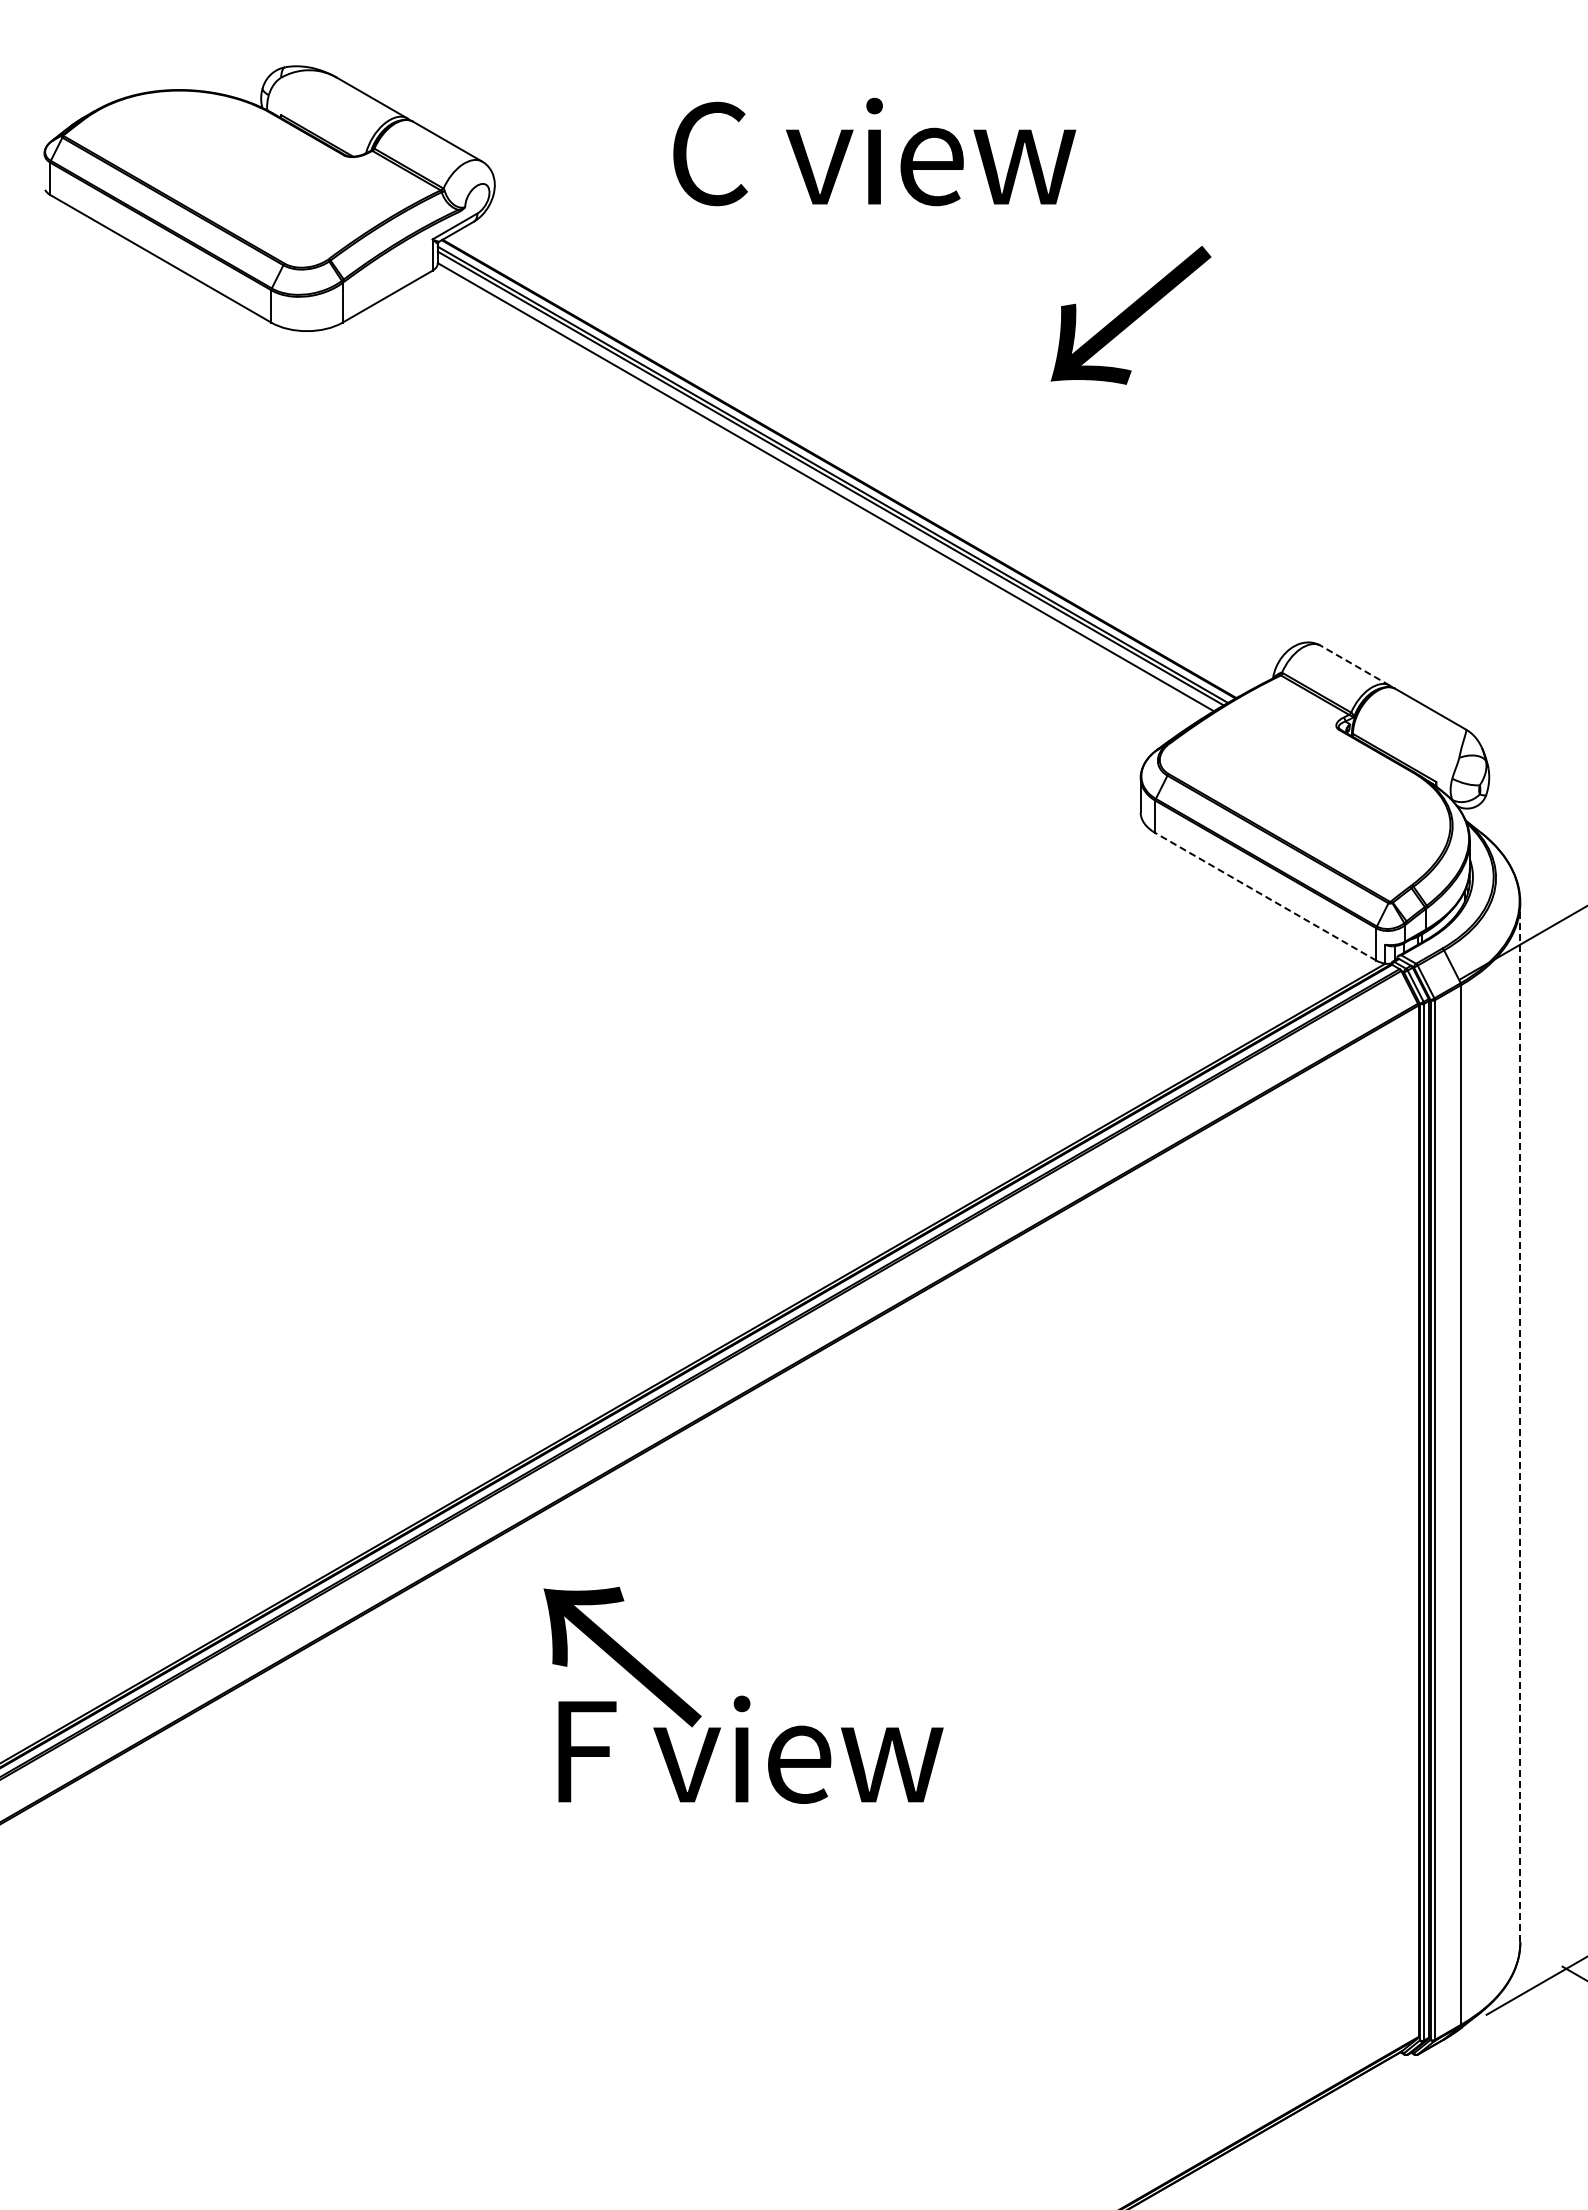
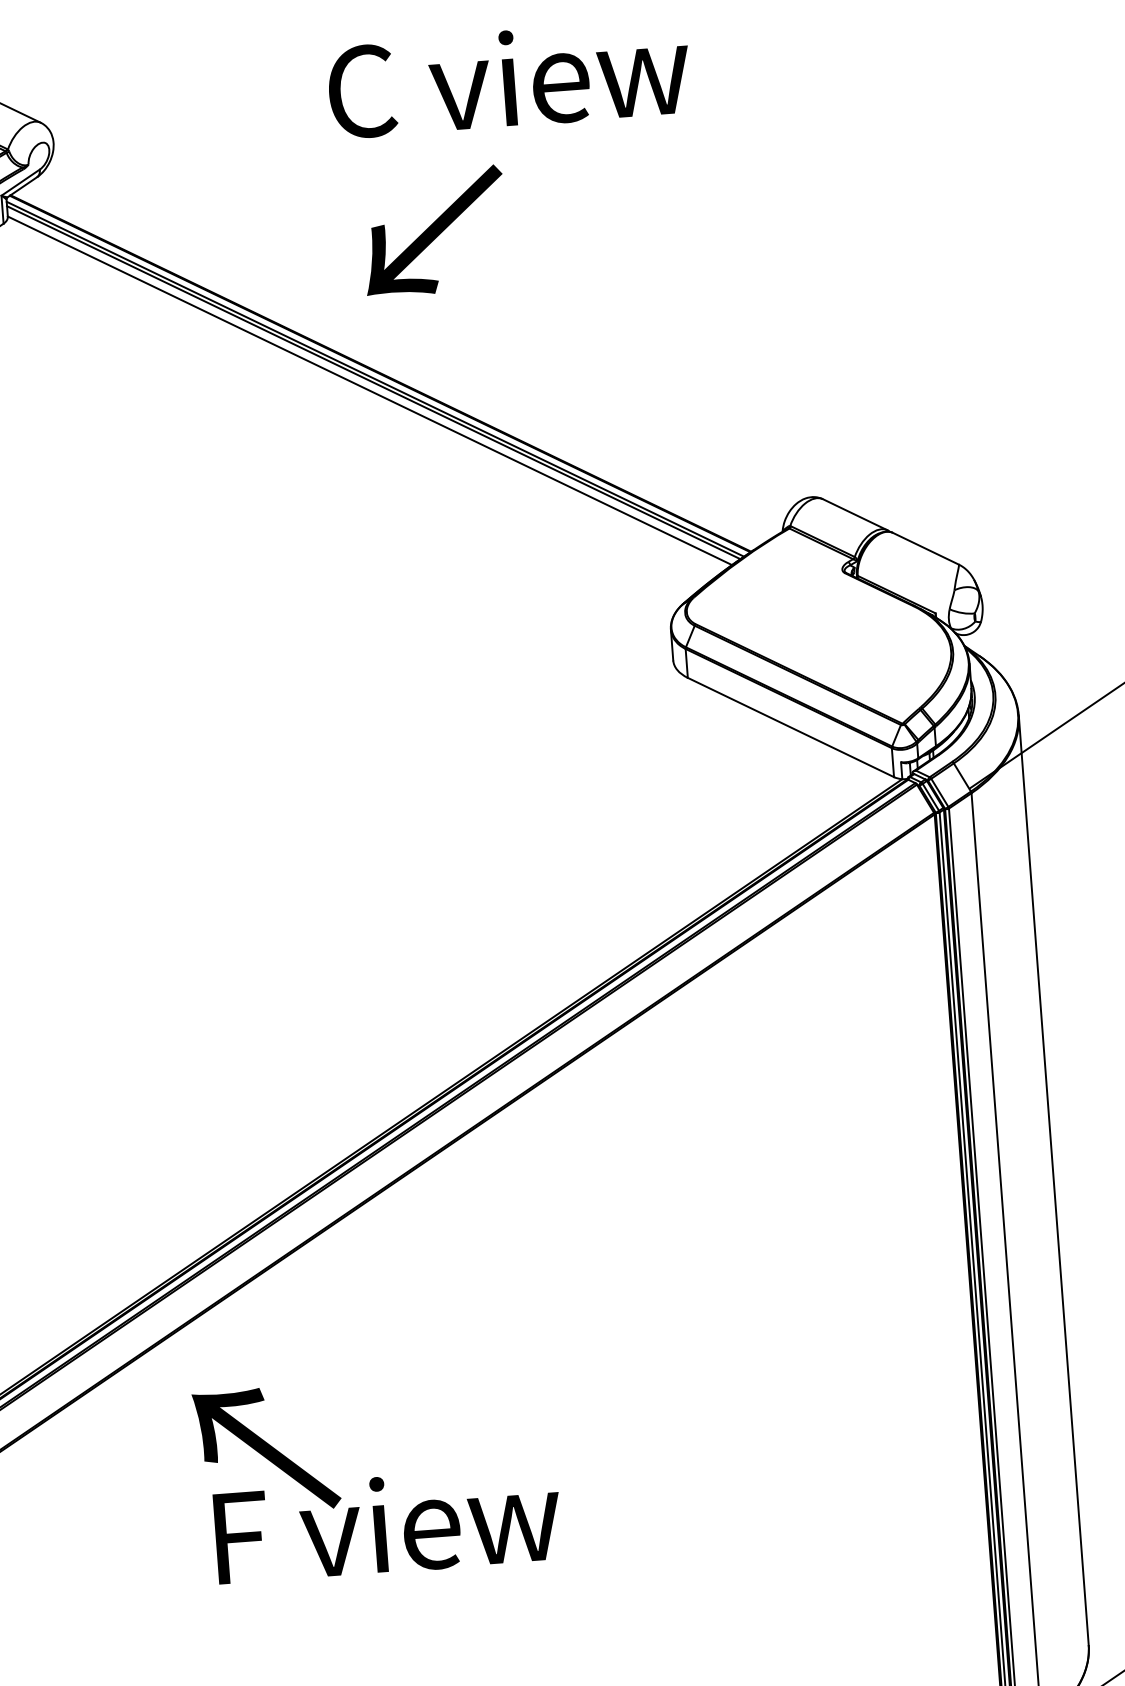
text: (874, 151) -> (508, 78), moved
text: (1130, 315) -> (434, 231), moved
line: (1355, 665) -> (855, 514), dashed -> solid
line: (1265, 896) -> (790, 727), dashed -> solid
line: (1520, 1422) -> (1053, 1180), dashed -> solid

